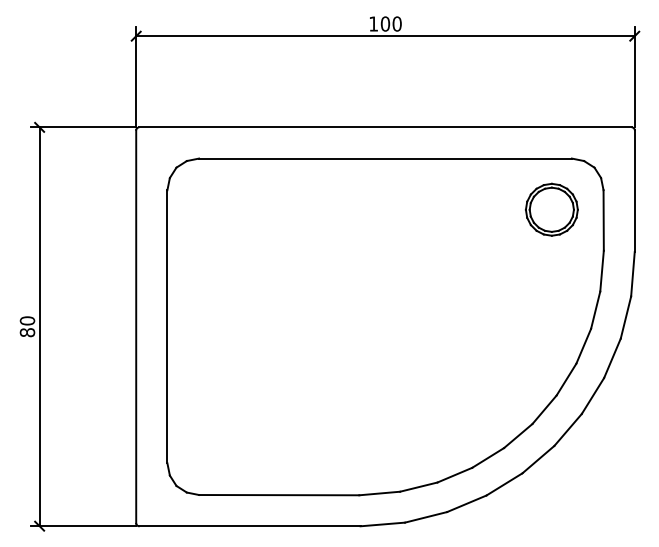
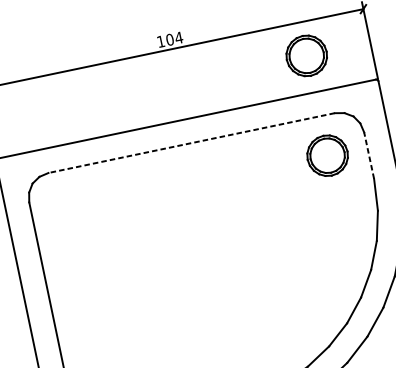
text: (396, 23) -> (178, 37), 100 -> 104
part: (551, 79) -> (306, 55), added
line: (384, 158) -> (190, 143), solid -> dashed
line: (603, 220) -> (368, 155), solid -> dashed

